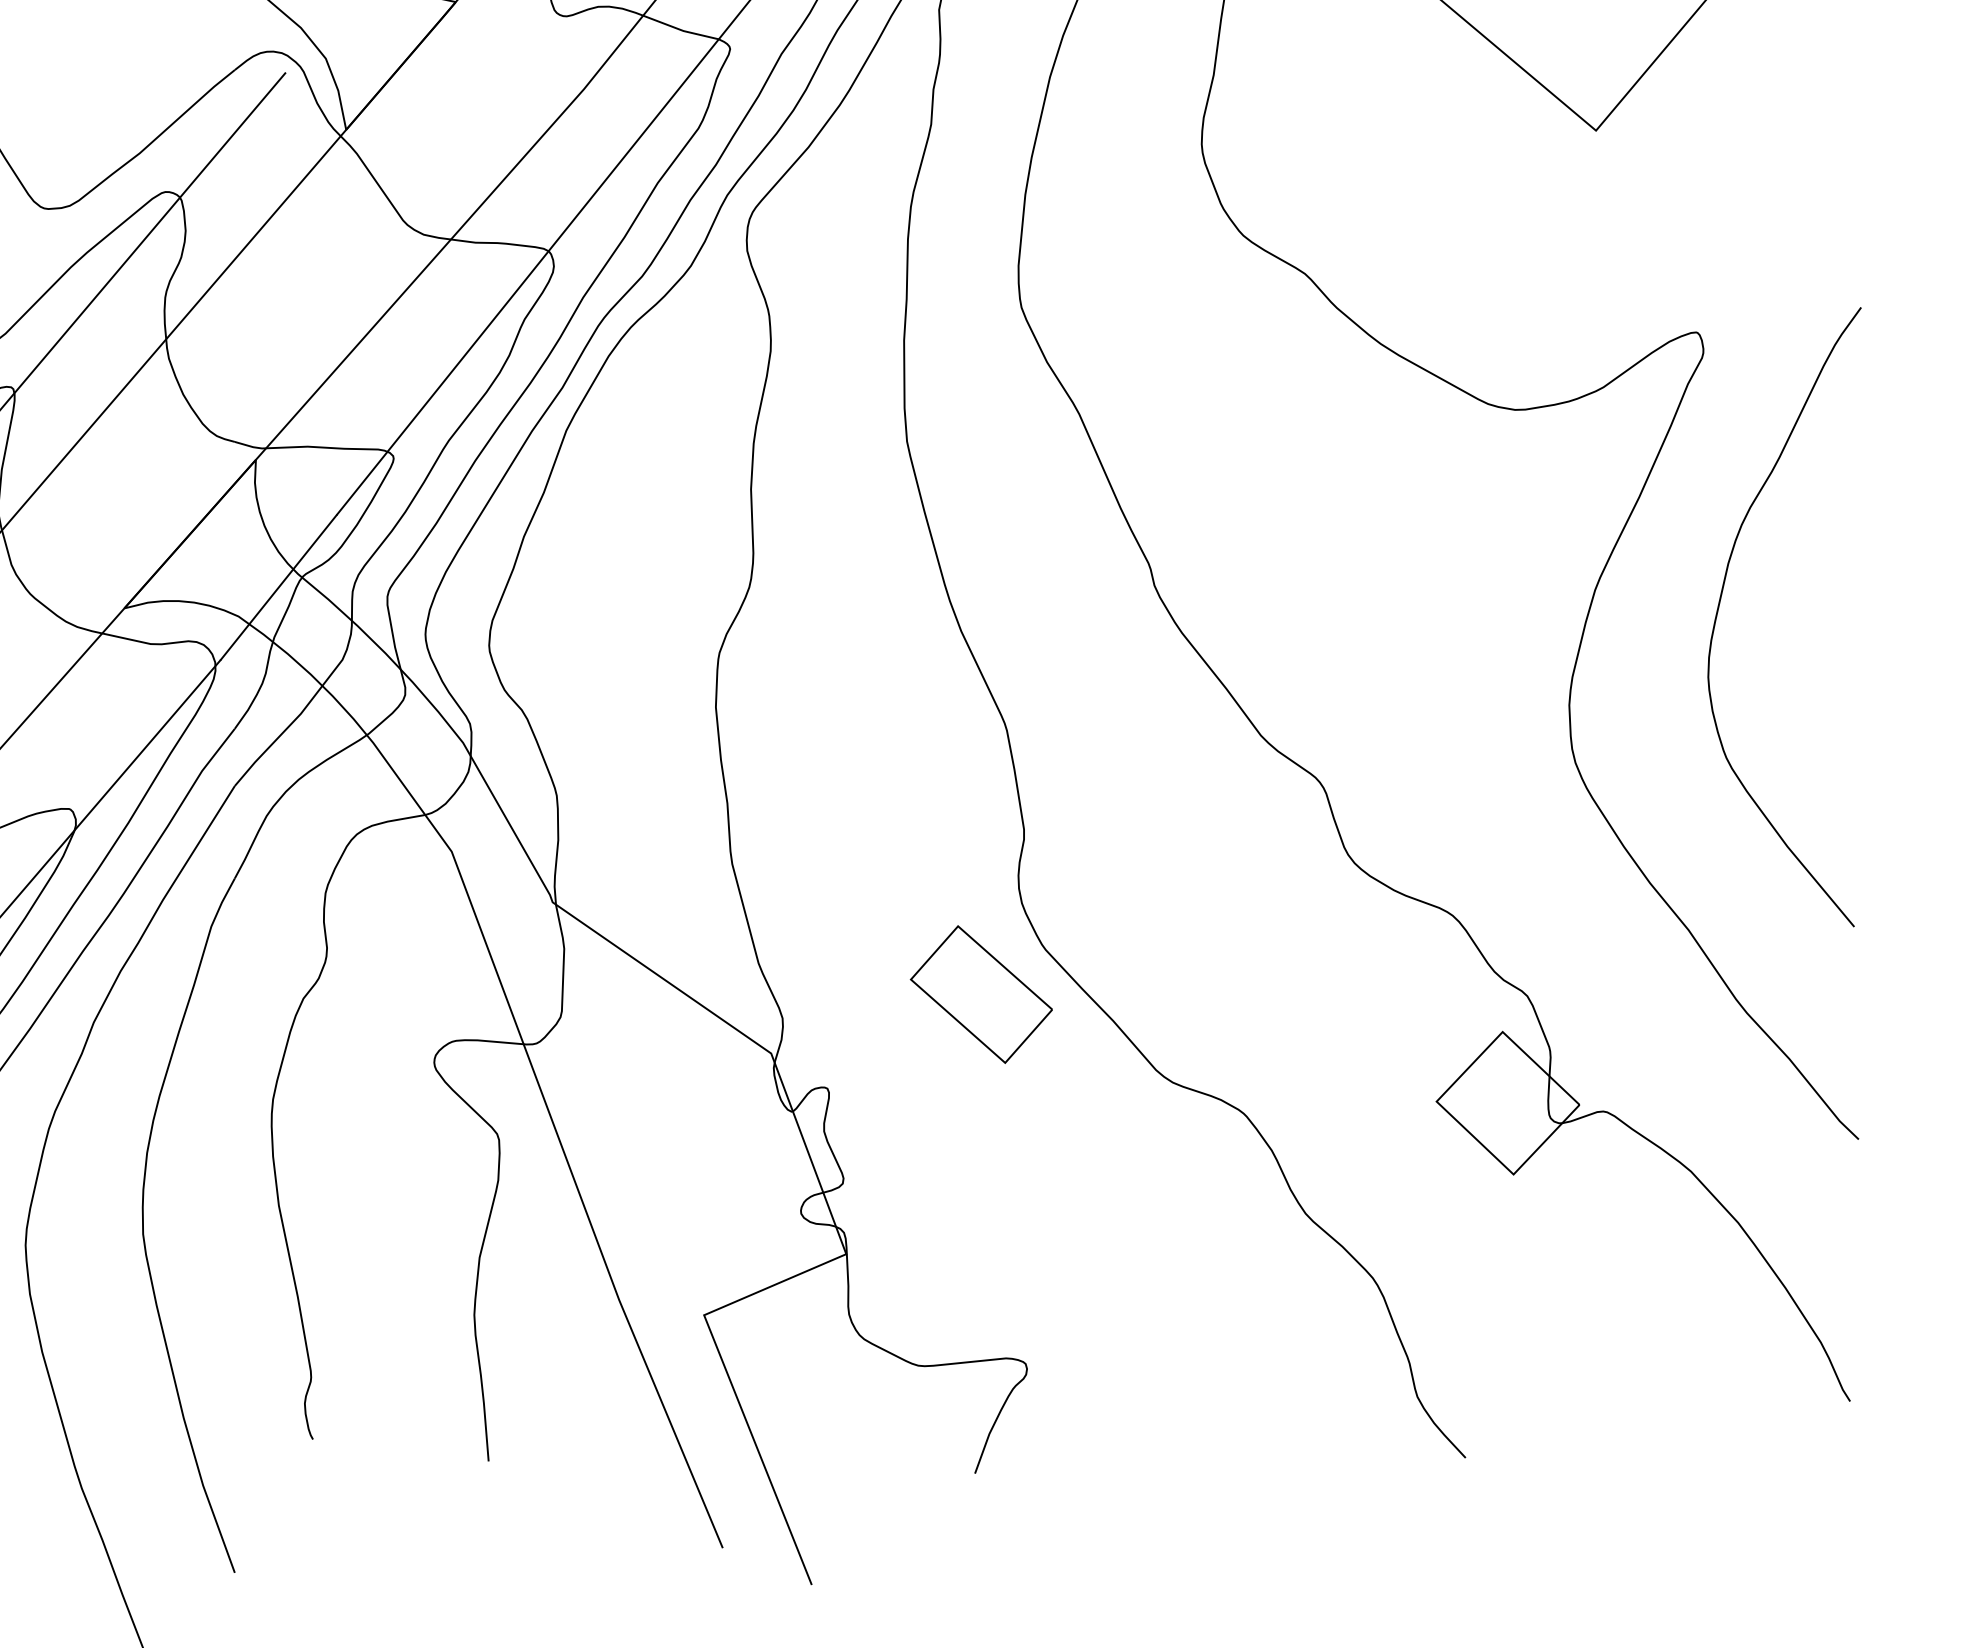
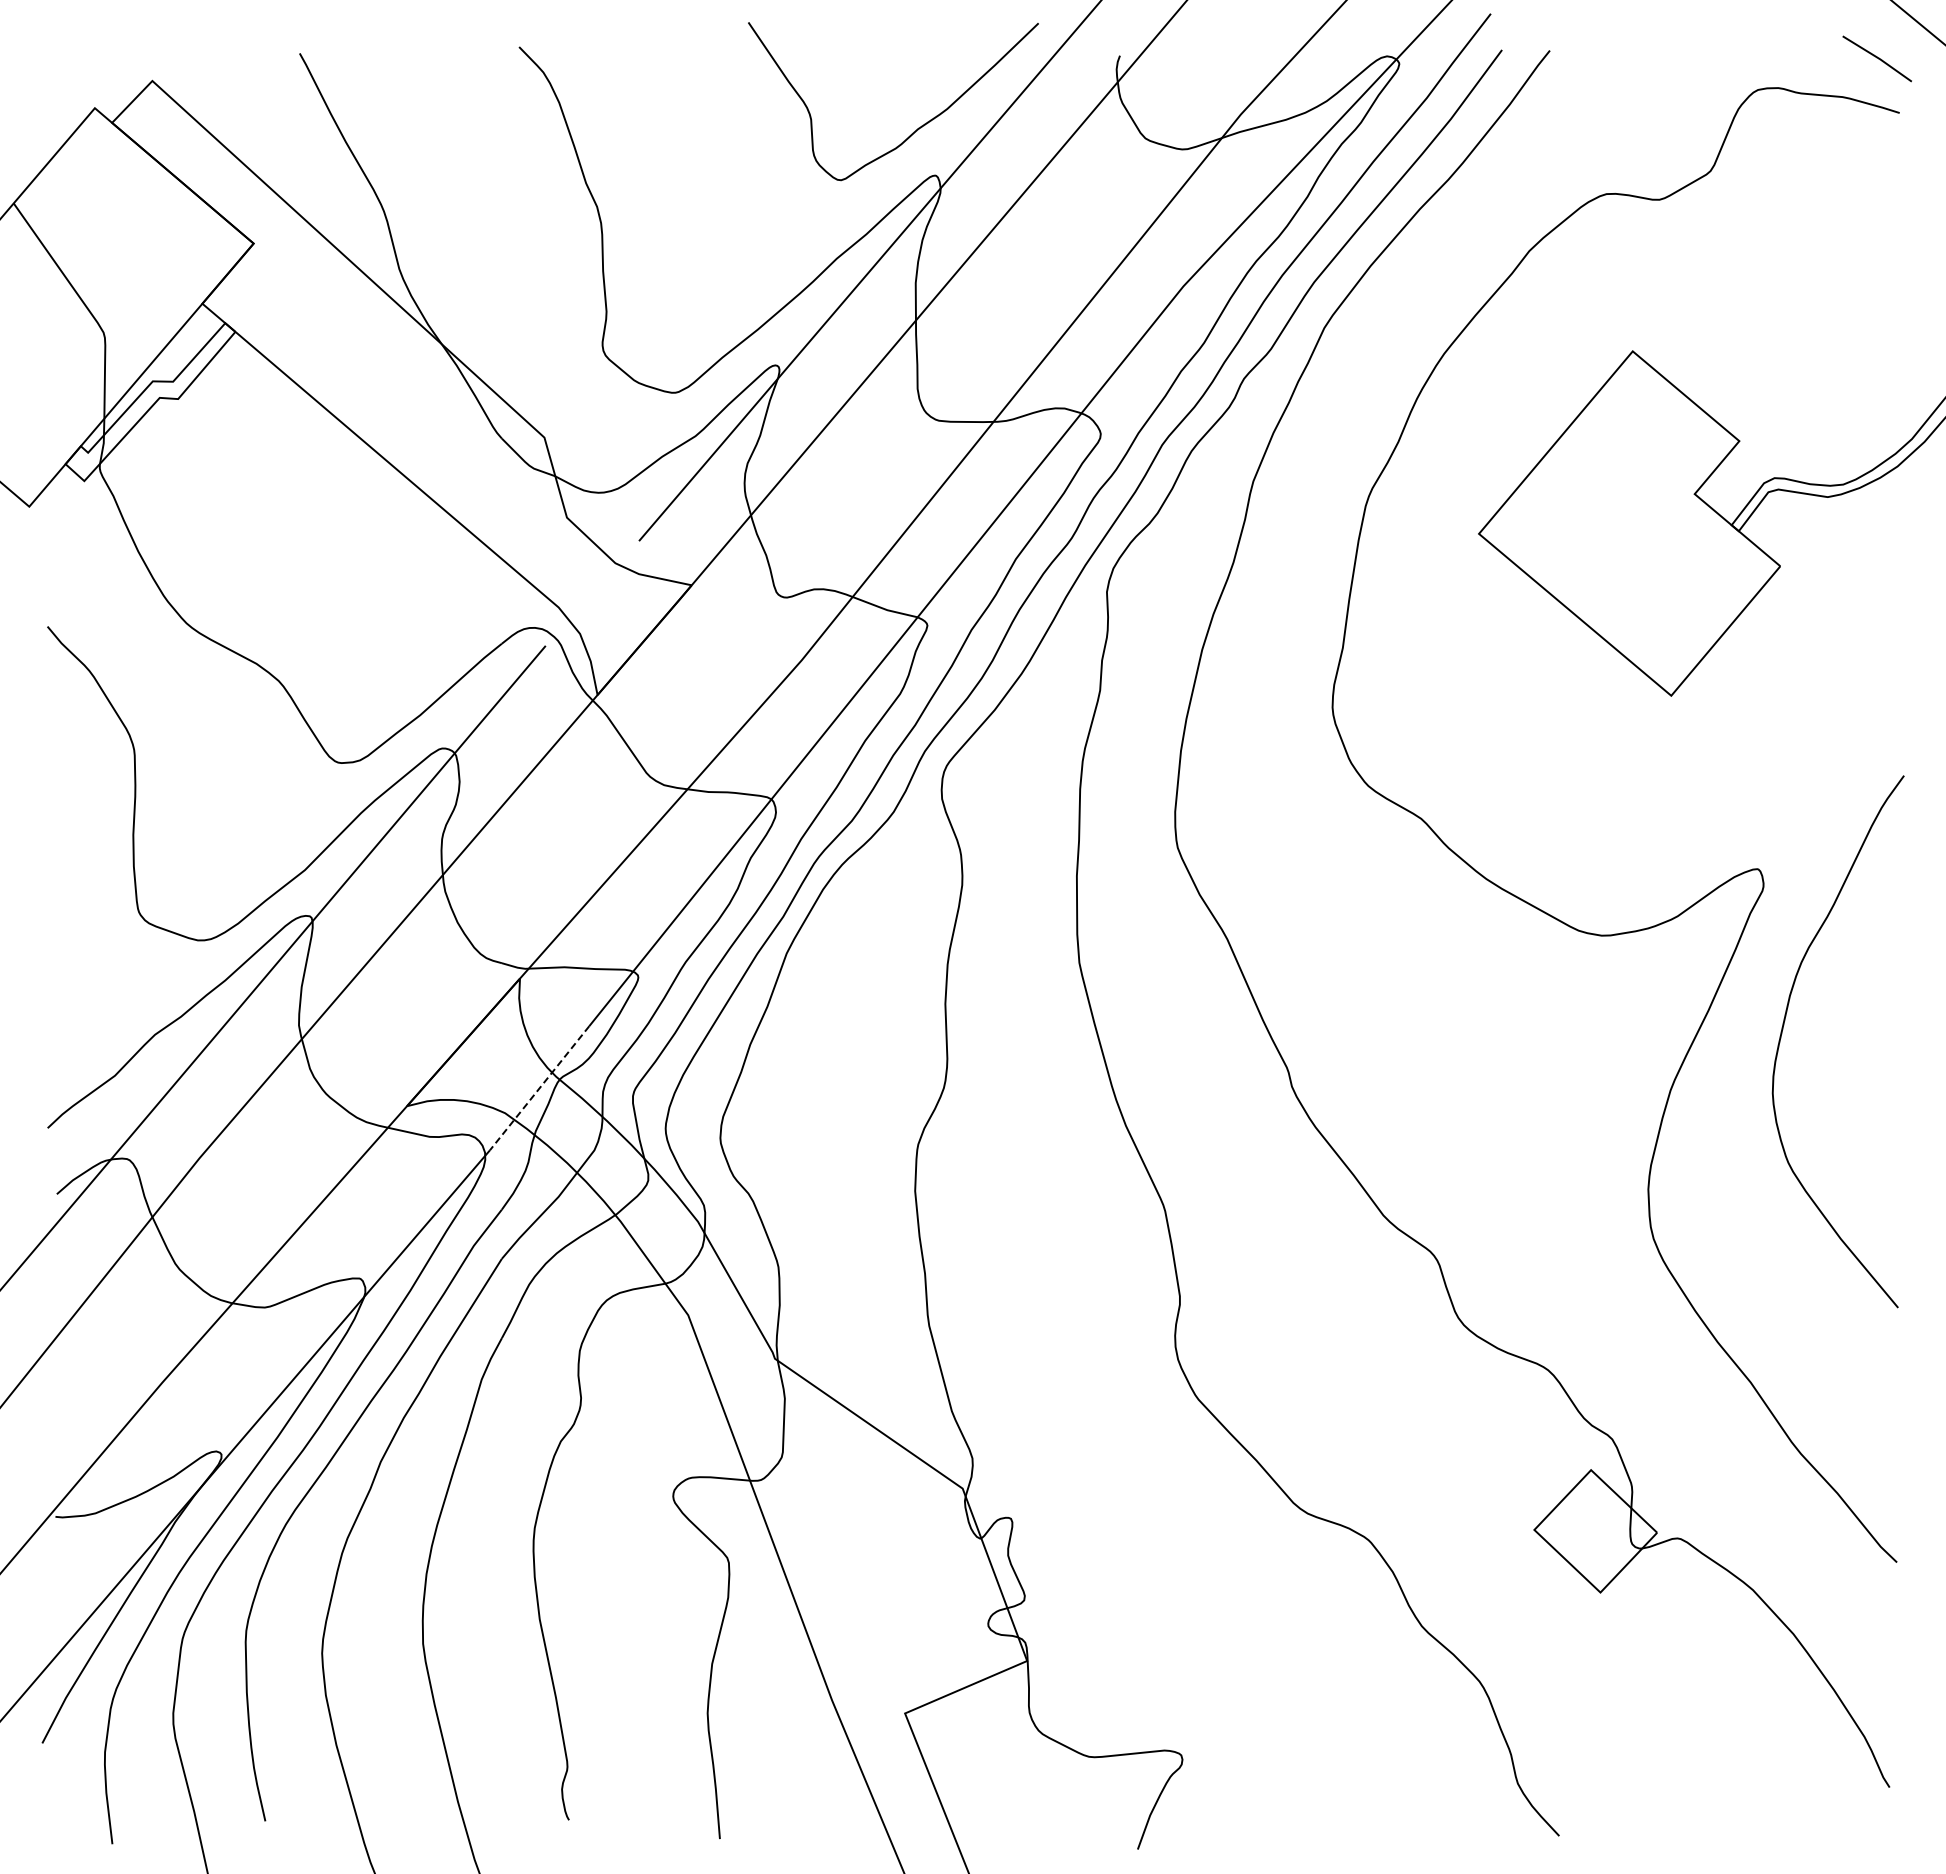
line: (278, 587) -> (539, 1088), solid -> dashed
curve: (1720, 602) -> (1783, 1029), moved
part: (980, 994) -> (1142, 1437), removed

